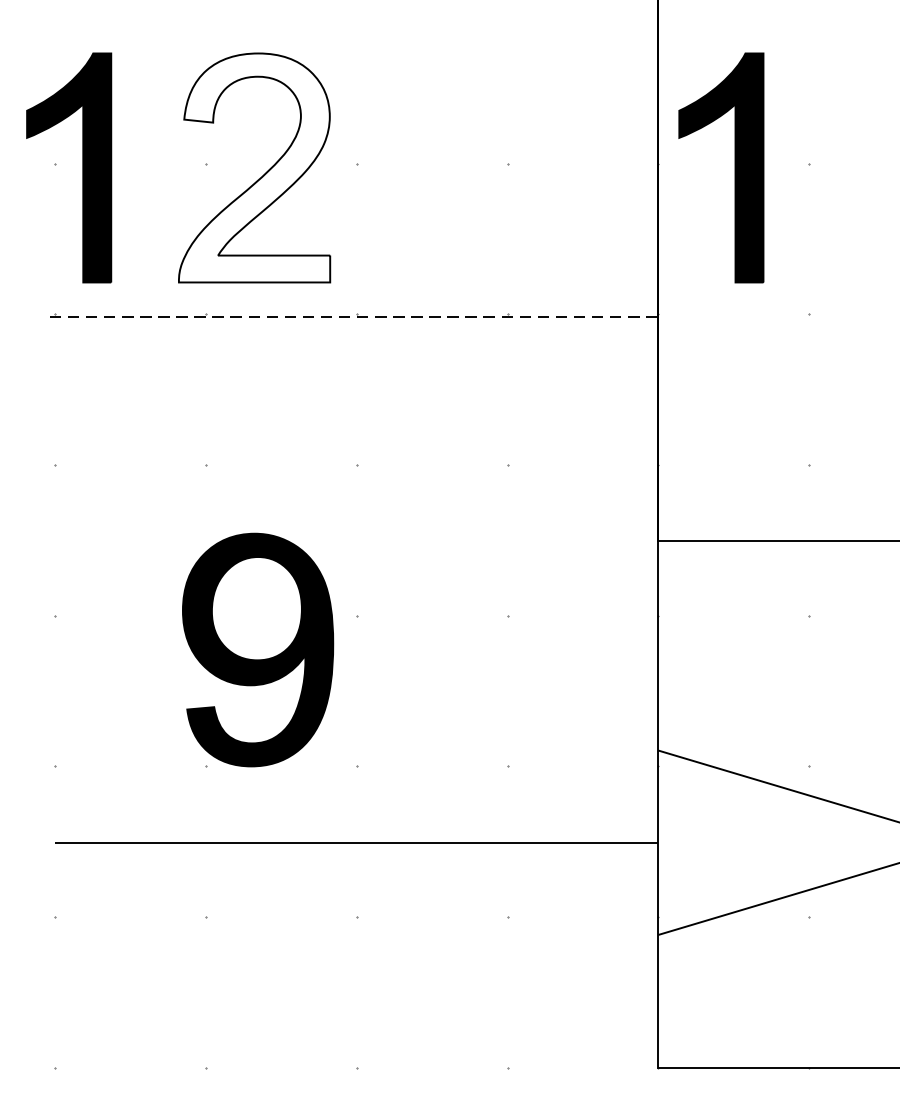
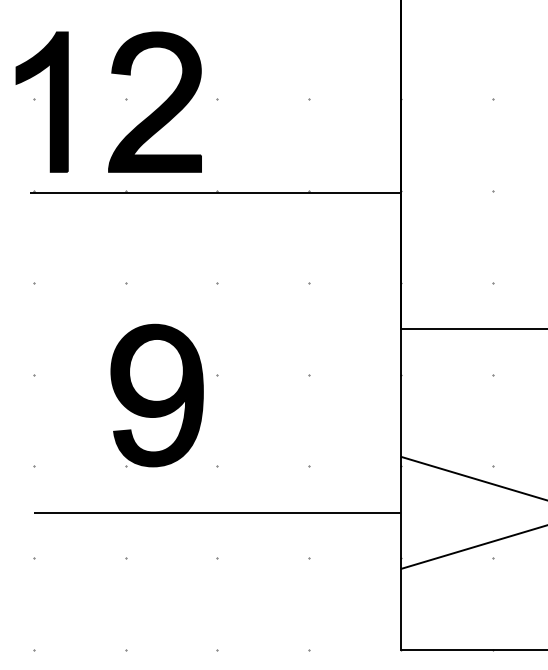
fill: (255, 166) -> (155, 101), added
part: (733, 166) -> (446, 101), removed
line: (355, 316) -> (216, 192), dashed -> solid

